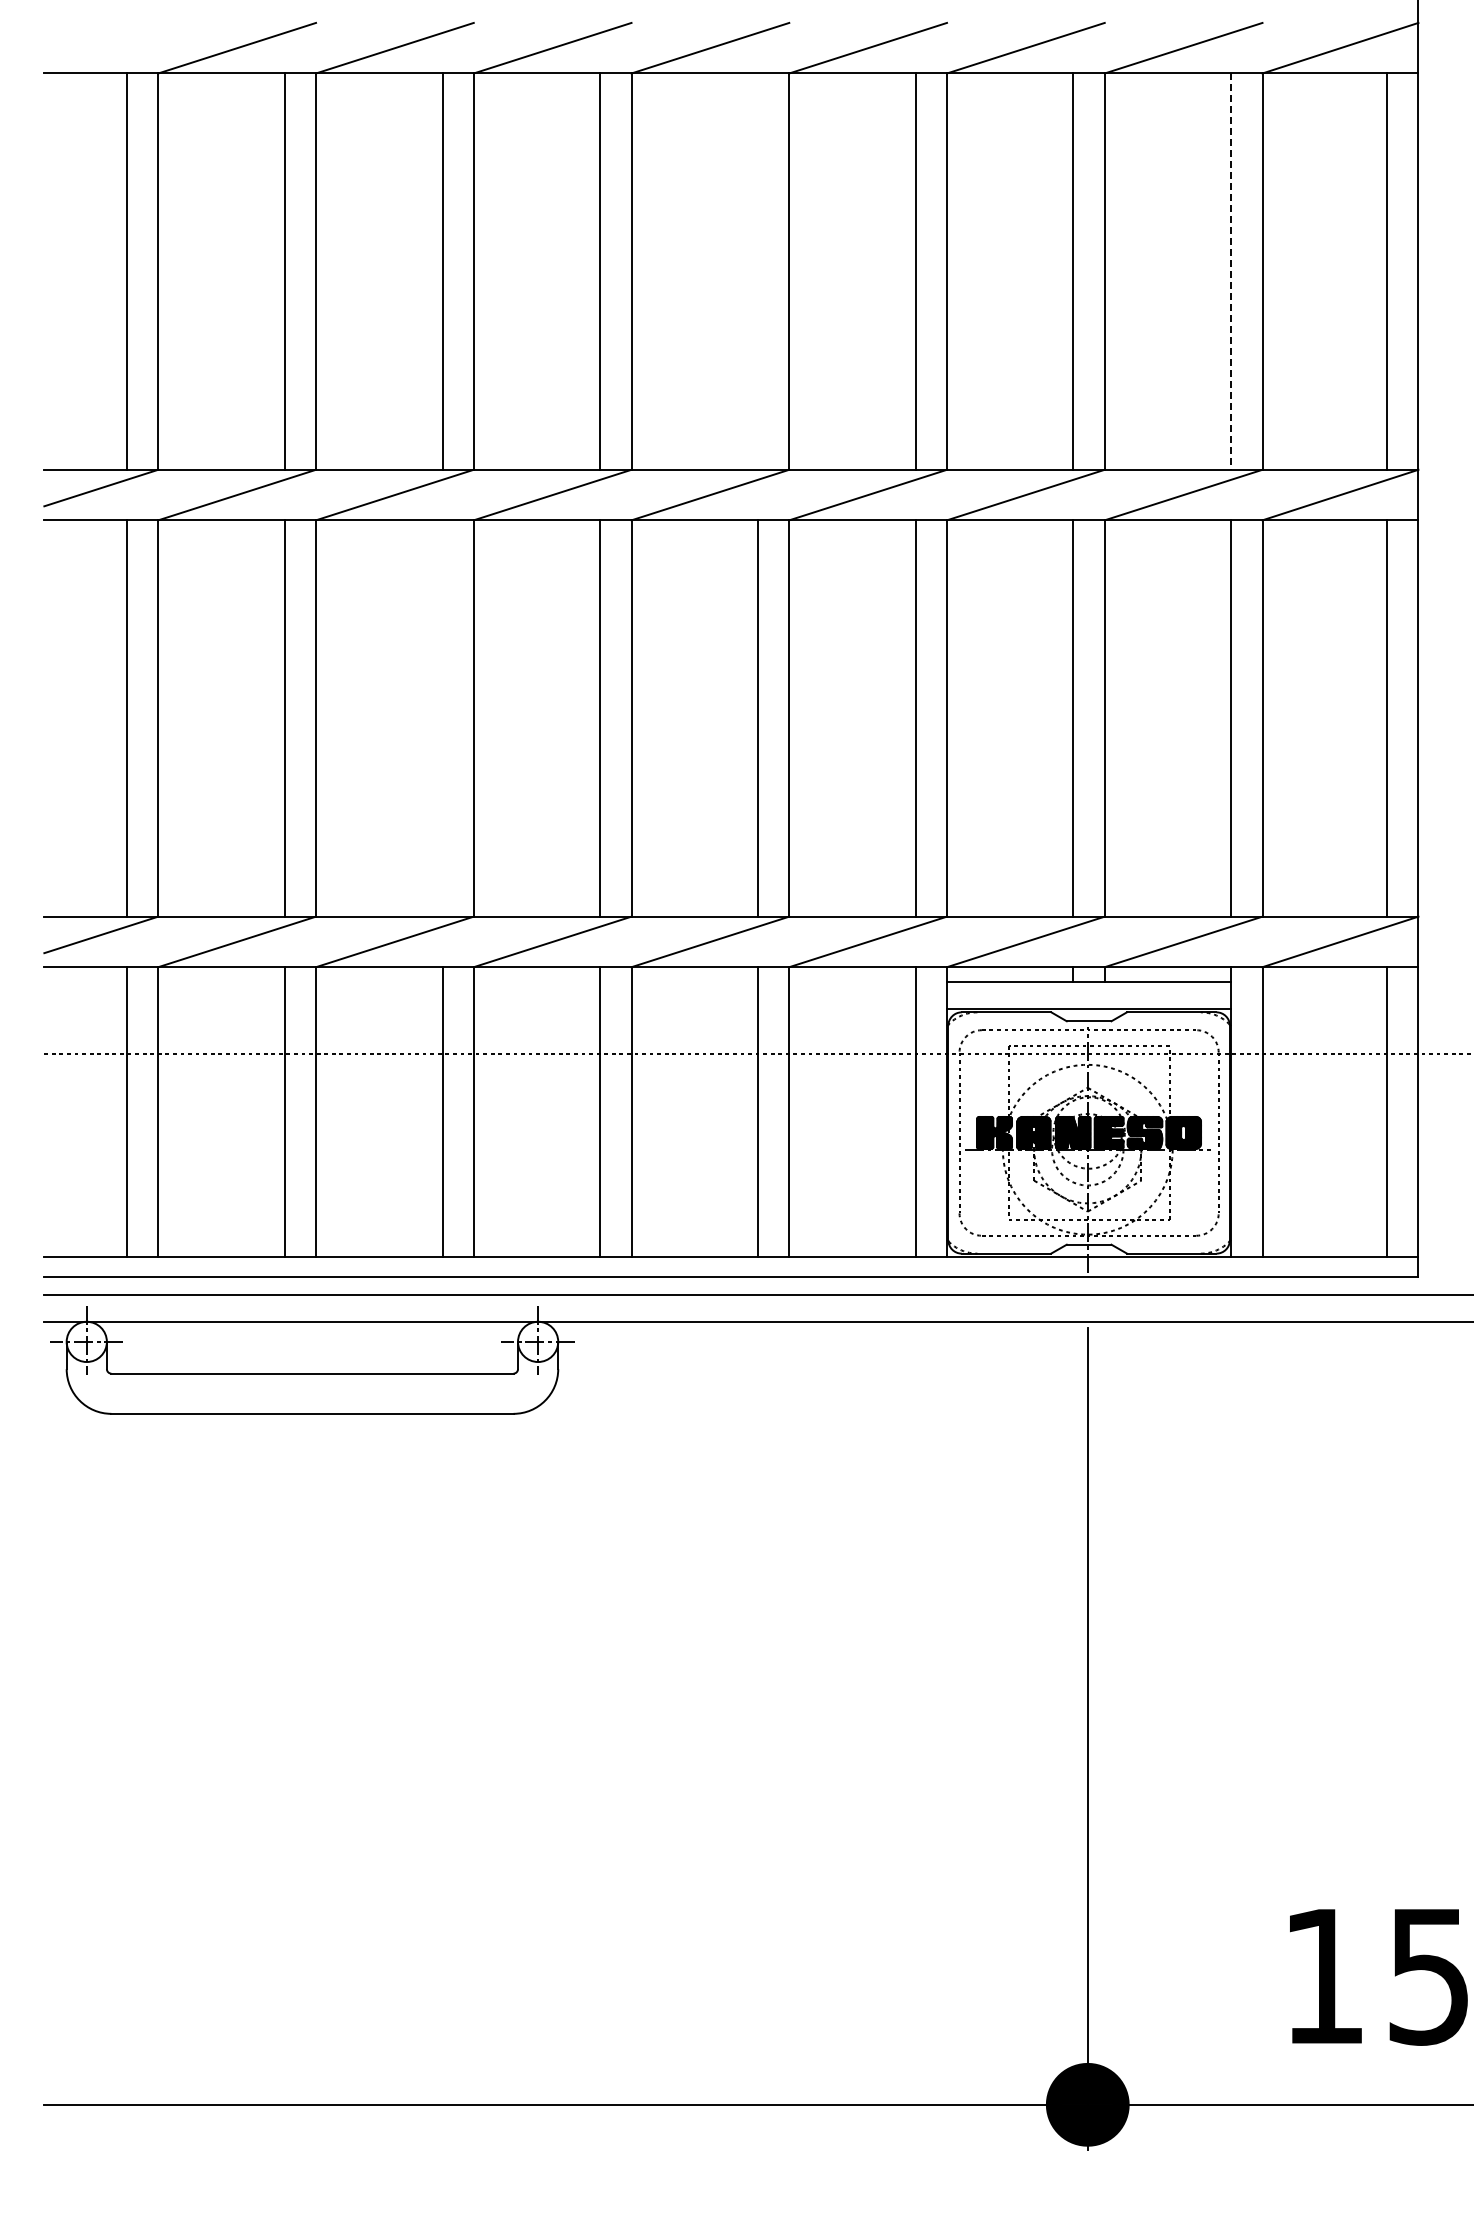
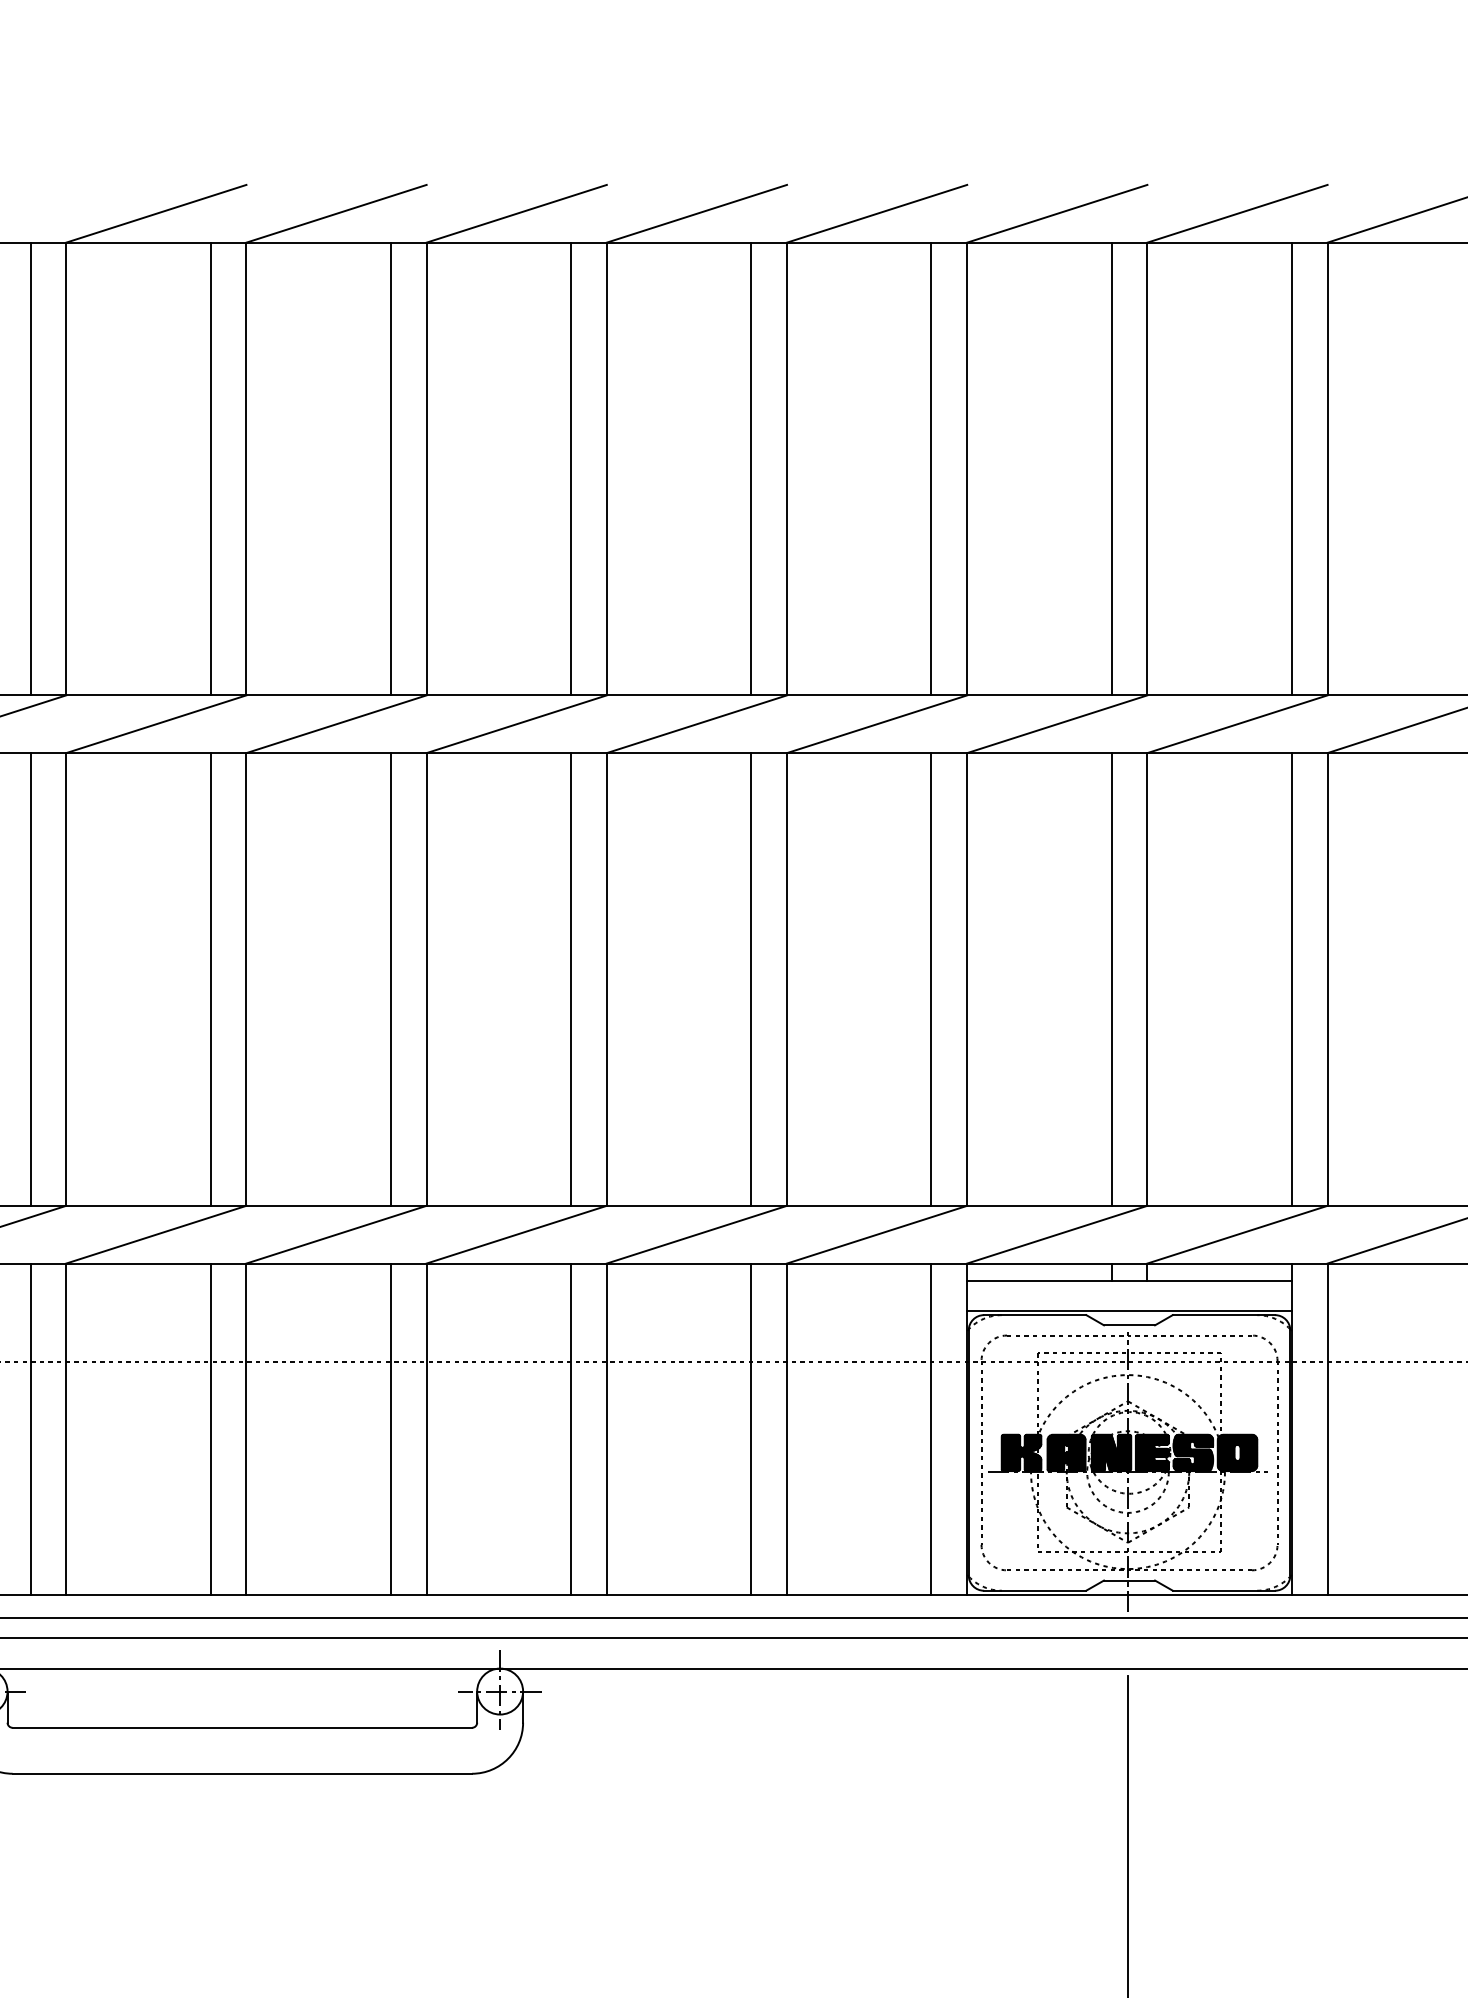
line: (757, 271) -> (750, 468), added
line: (1231, 272) -> (1292, 470), dashed -> solid
line: (442, 718) -> (390, 979), added

